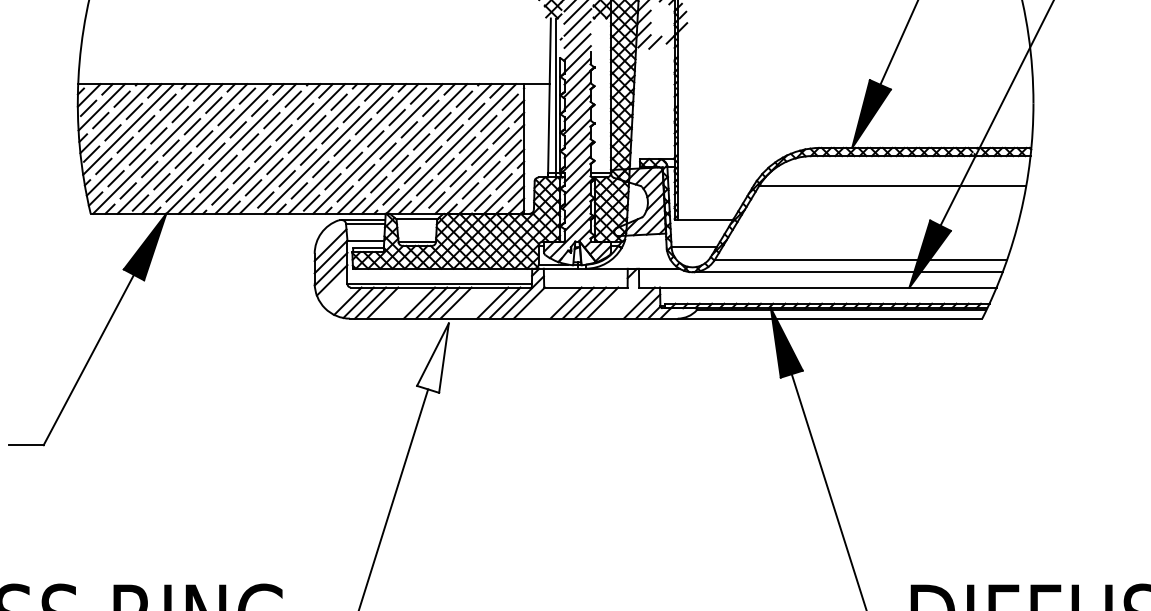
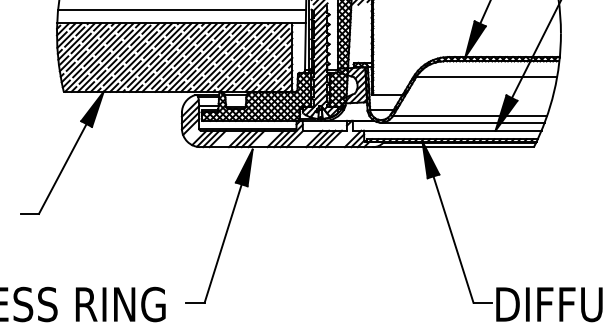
line: (315, 57) -> (182, 9), added
fill: (431, 357) -> (243, 167), added

